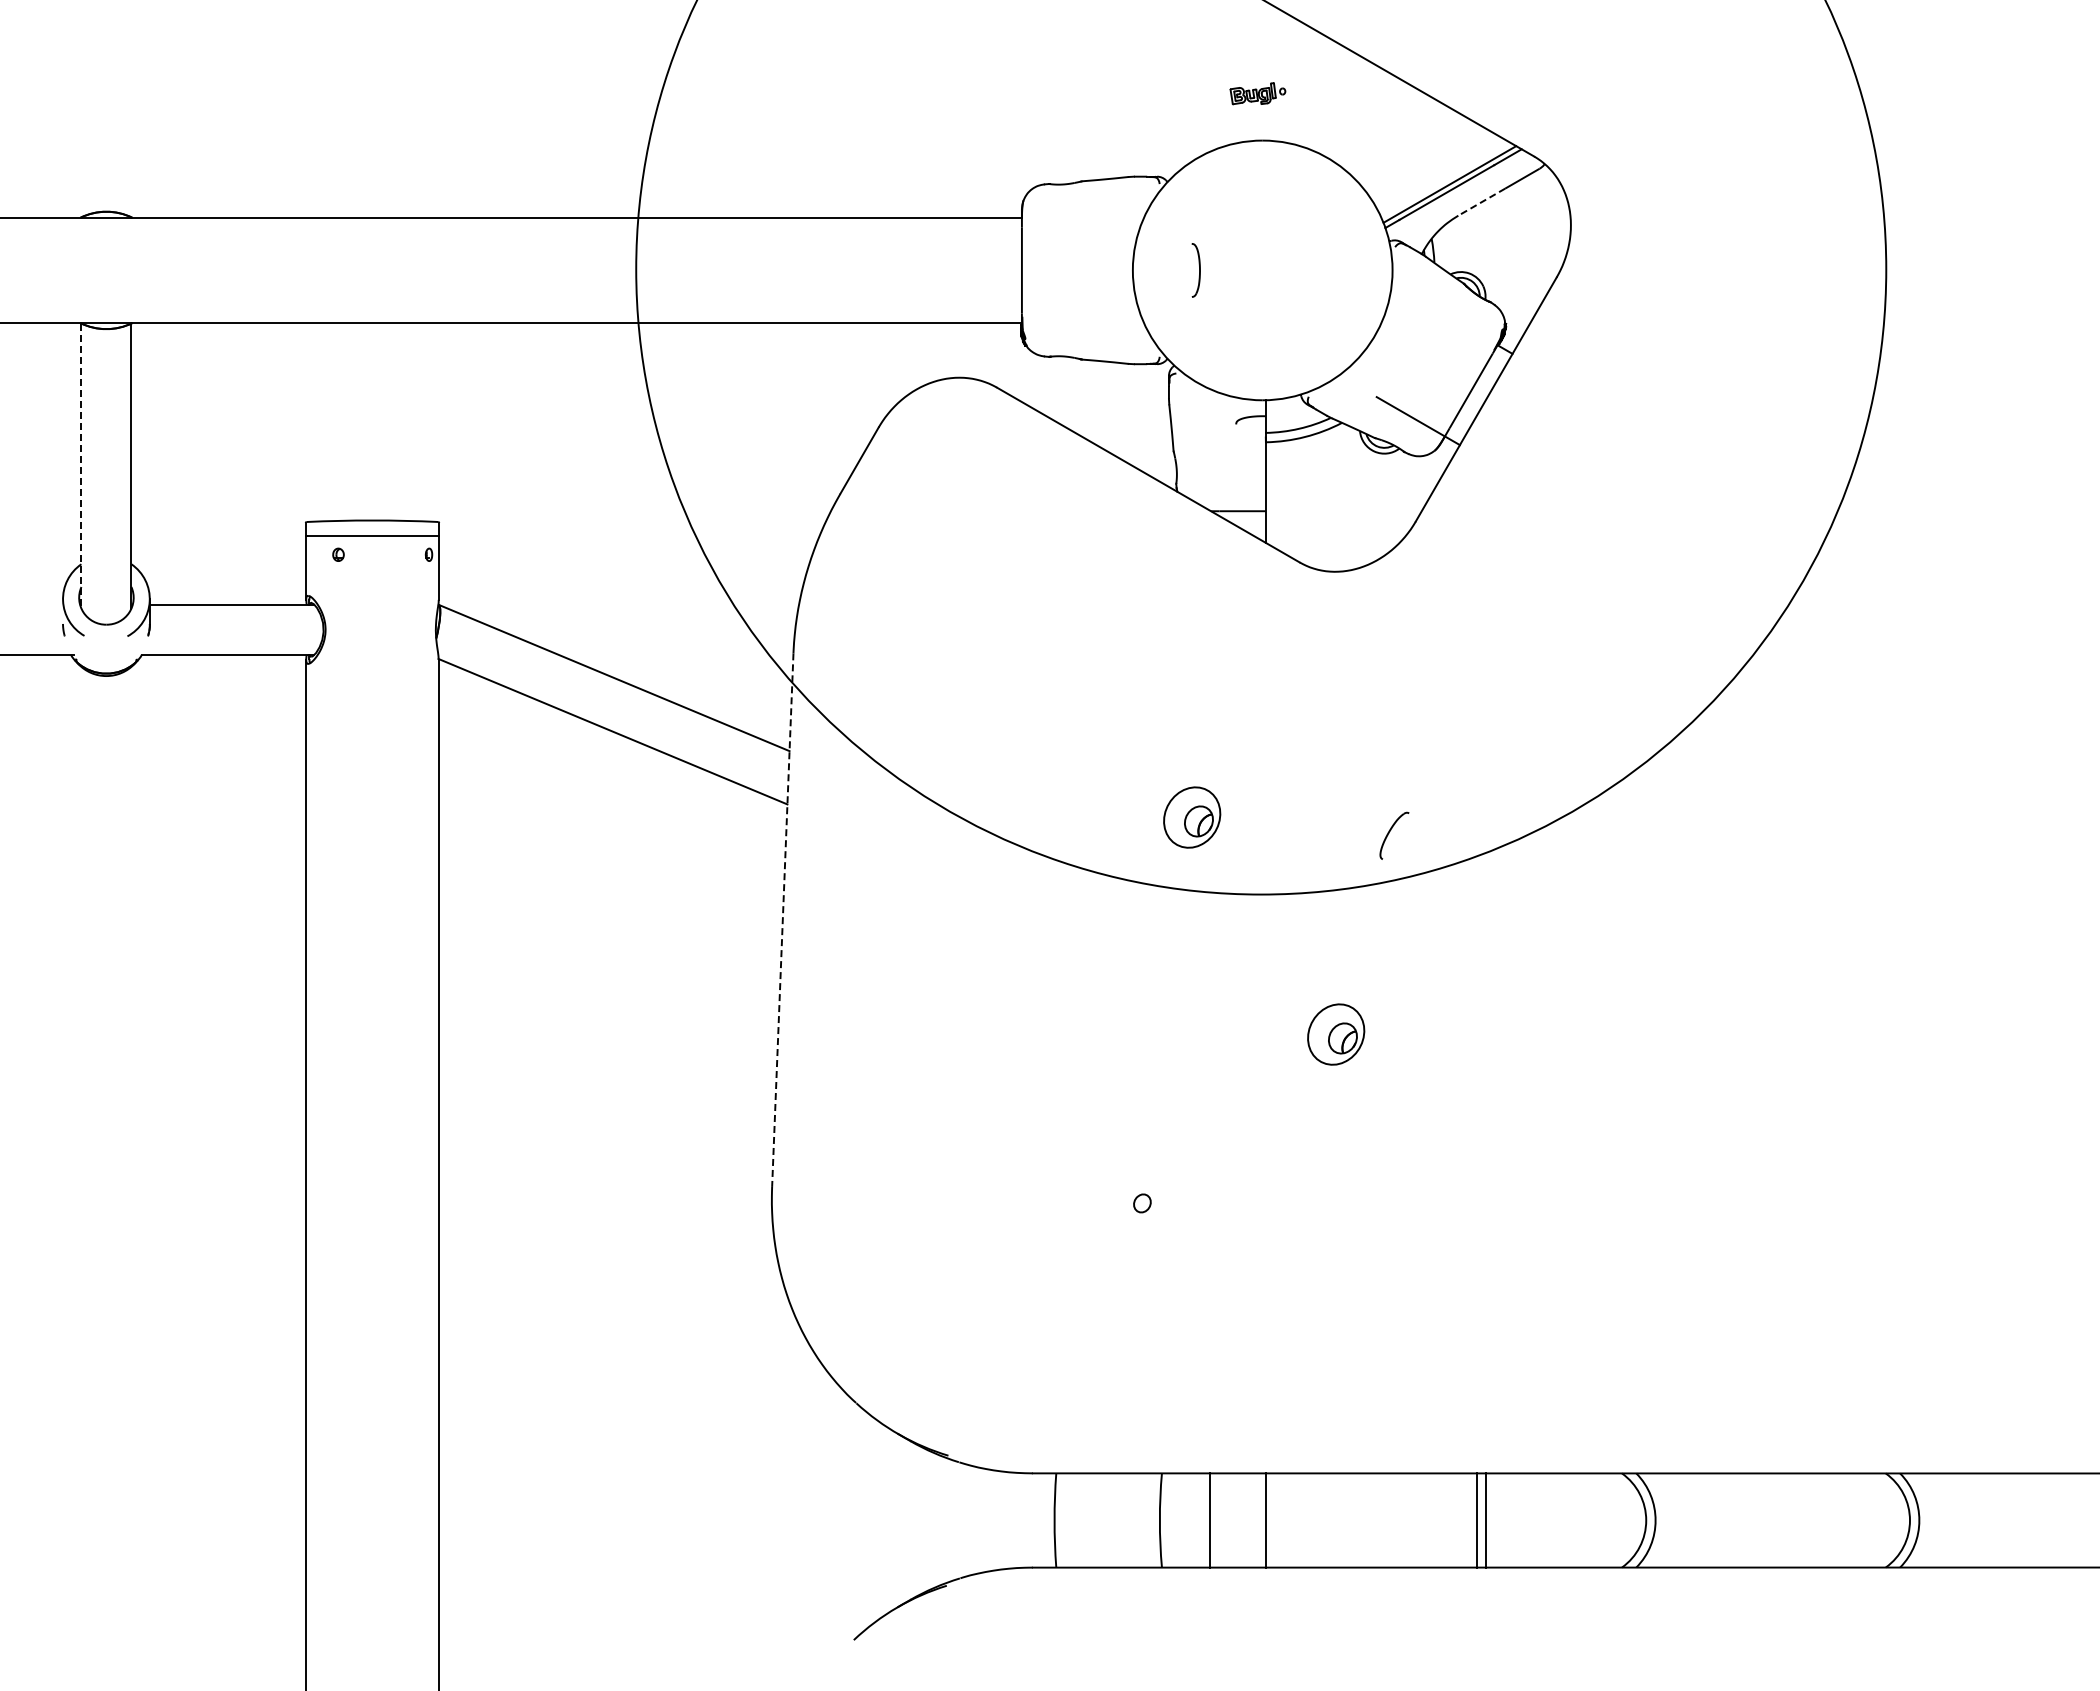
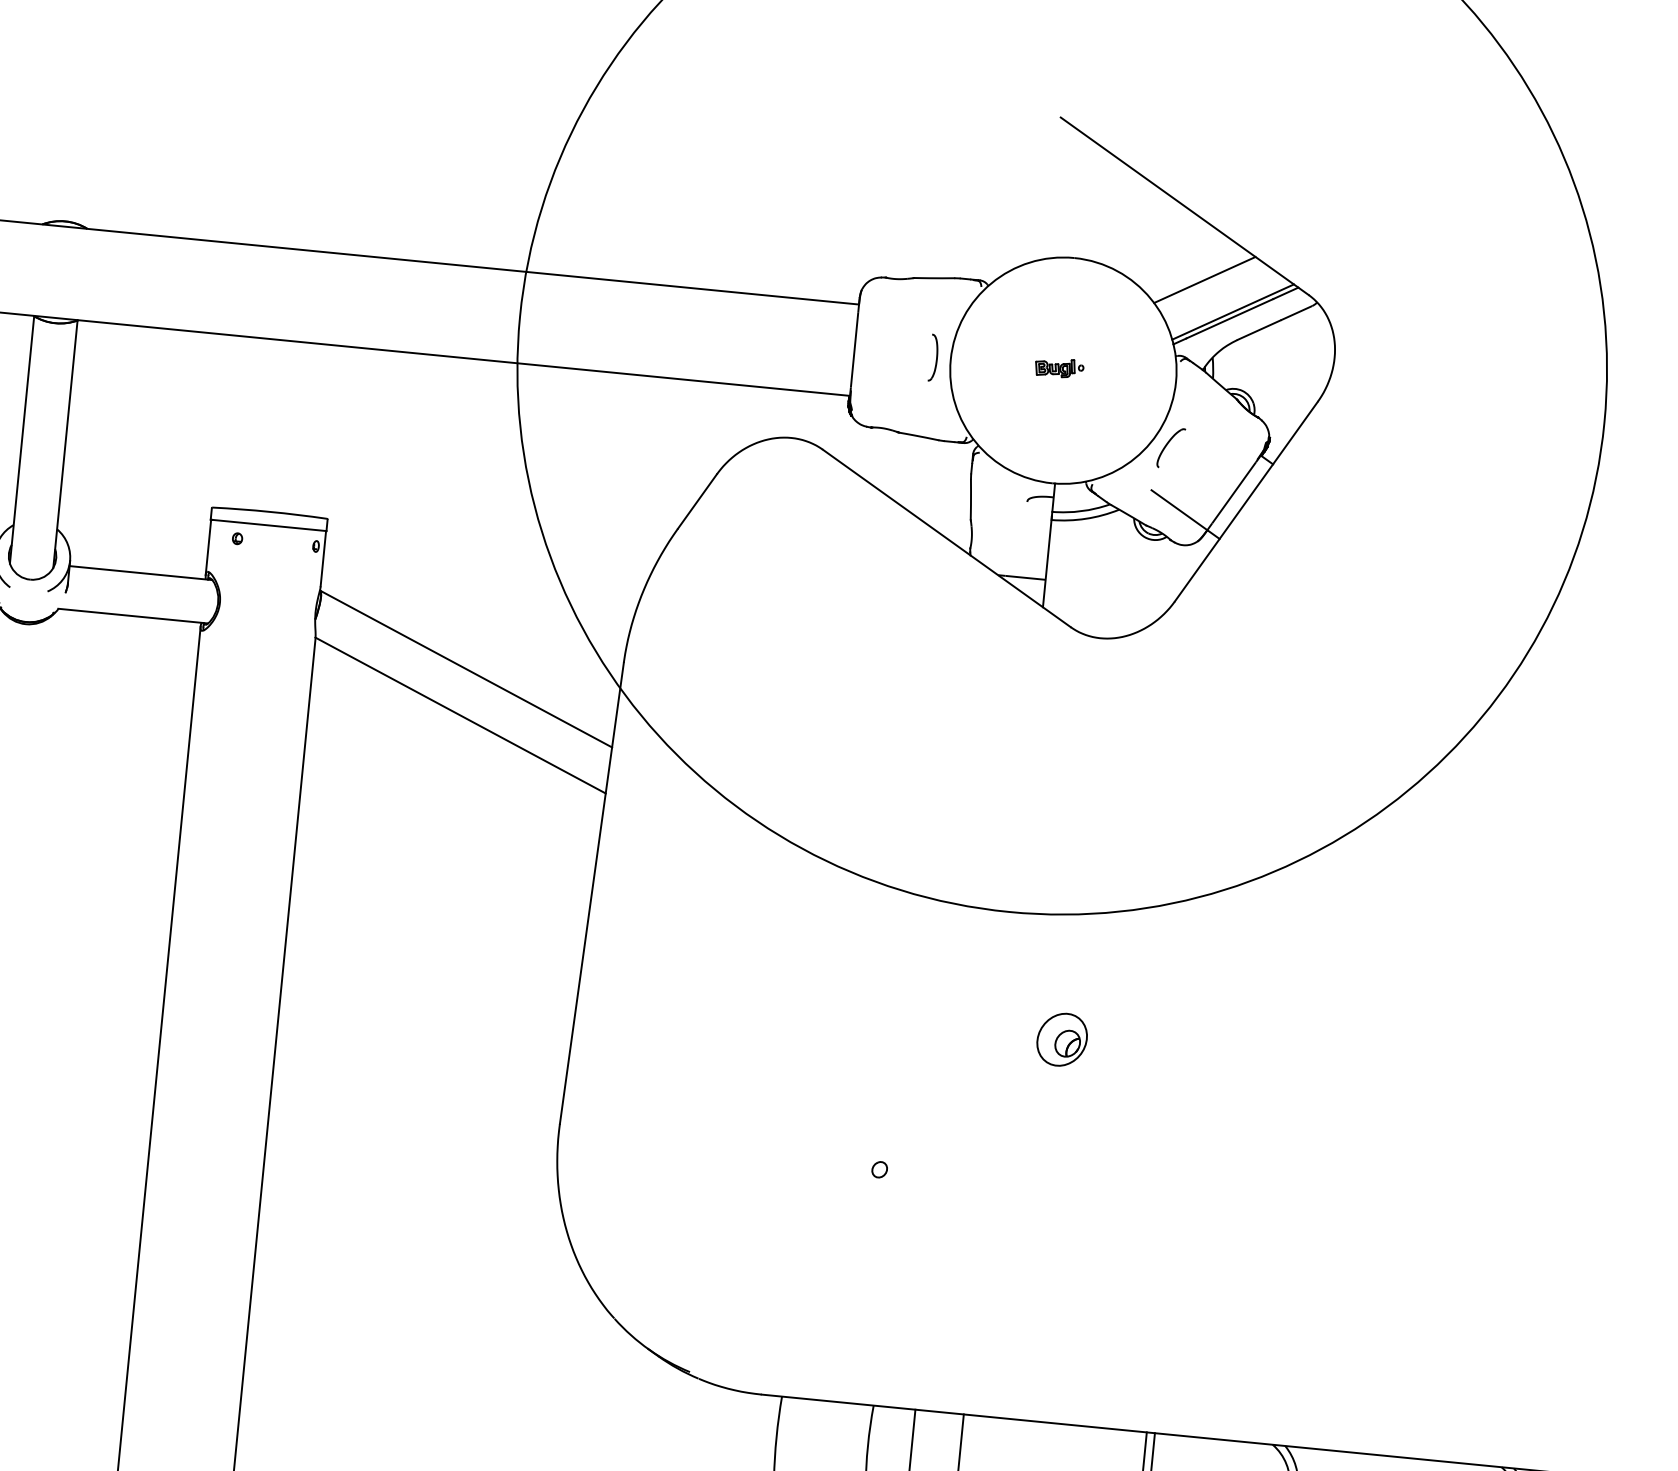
part: (1257, 93) -> (1059, 367), moved
line: (1413, 151) -> (1204, 280), added
line: (1481, 202) -> (1258, 330), dashed -> solid
part: (1195, 270) -> (933, 357), moved
line: (81, 466) -> (22, 440), dashed -> solid
part: (1192, 817) -> (955, 839), removed
part: (1394, 835) -> (1171, 447), moved
line: (782, 920) -> (591, 893), dashed -> solid

